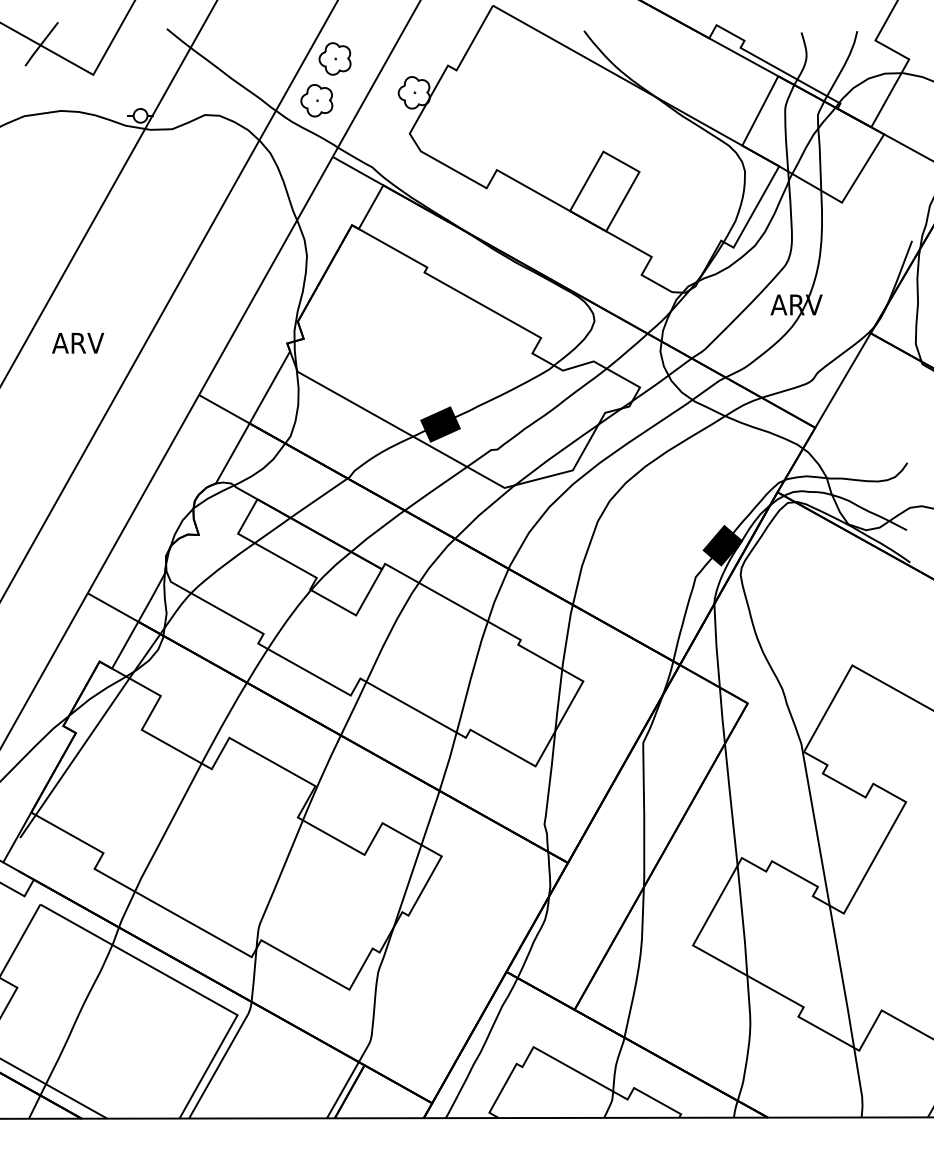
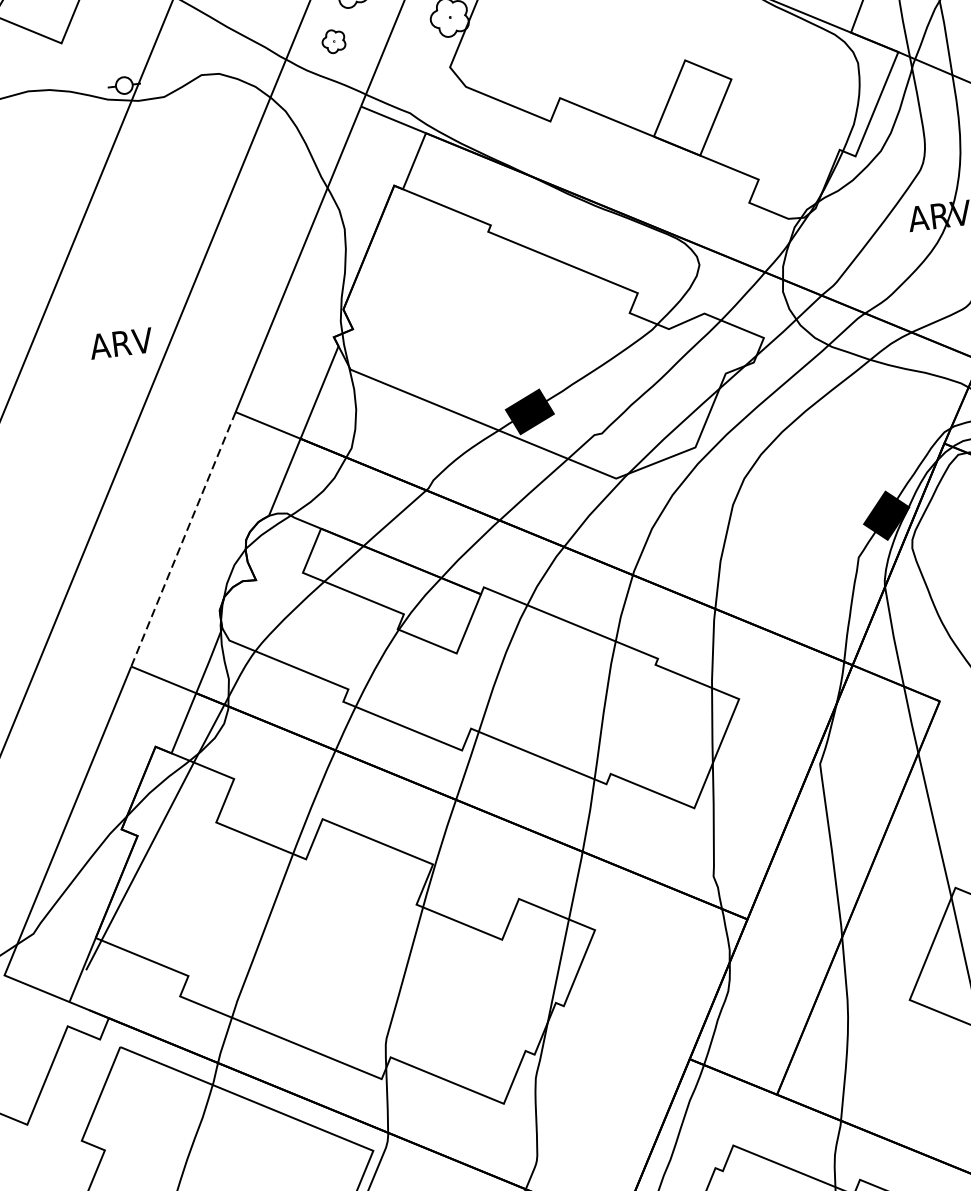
part: (316, 100) -> (333, 41), size x0.6
text: (78, 342) -> (121, 342), moved
line: (143, 494) -> (183, 539), solid -> dashed

